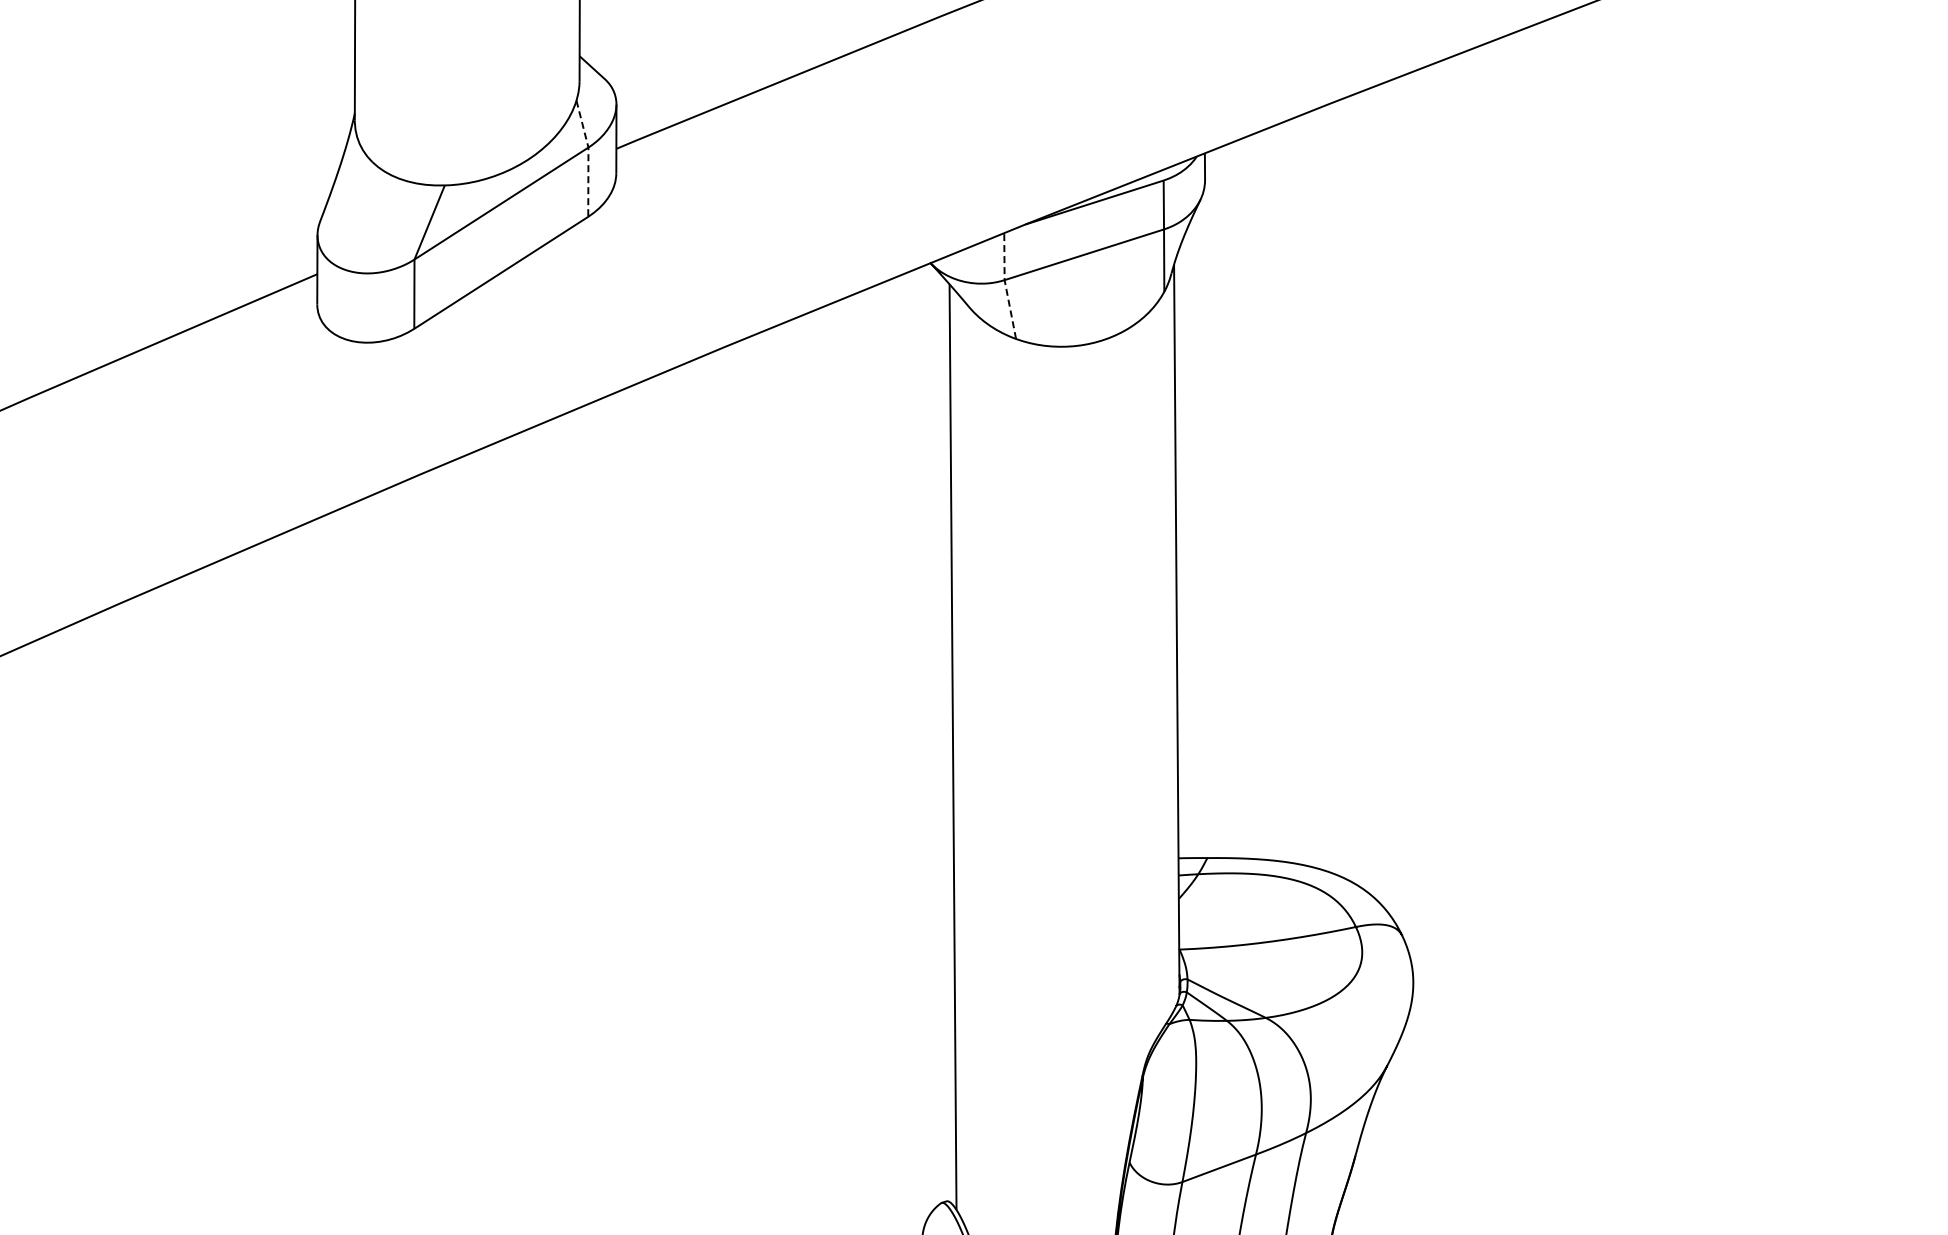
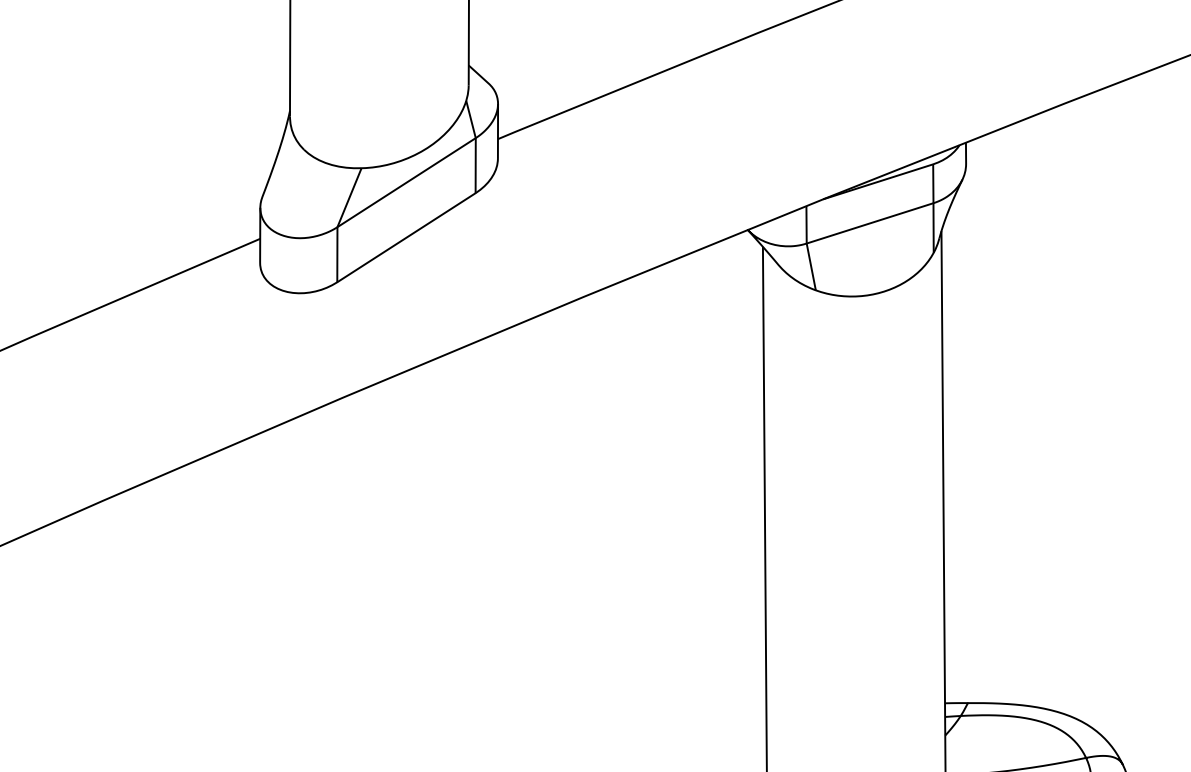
line: (588, 157) -> (475, 146), dashed -> solid
line: (1005, 285) -> (807, 247), dashed -> solid

